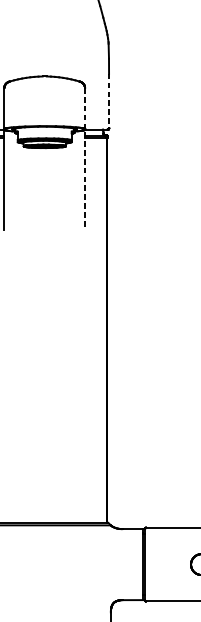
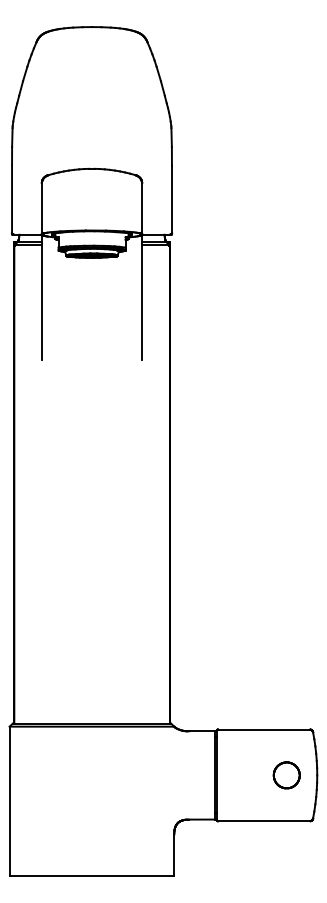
line: (108, 101) -> (171, 199), dashed -> solid
line: (85, 159) -> (142, 271), dashed -> solid

